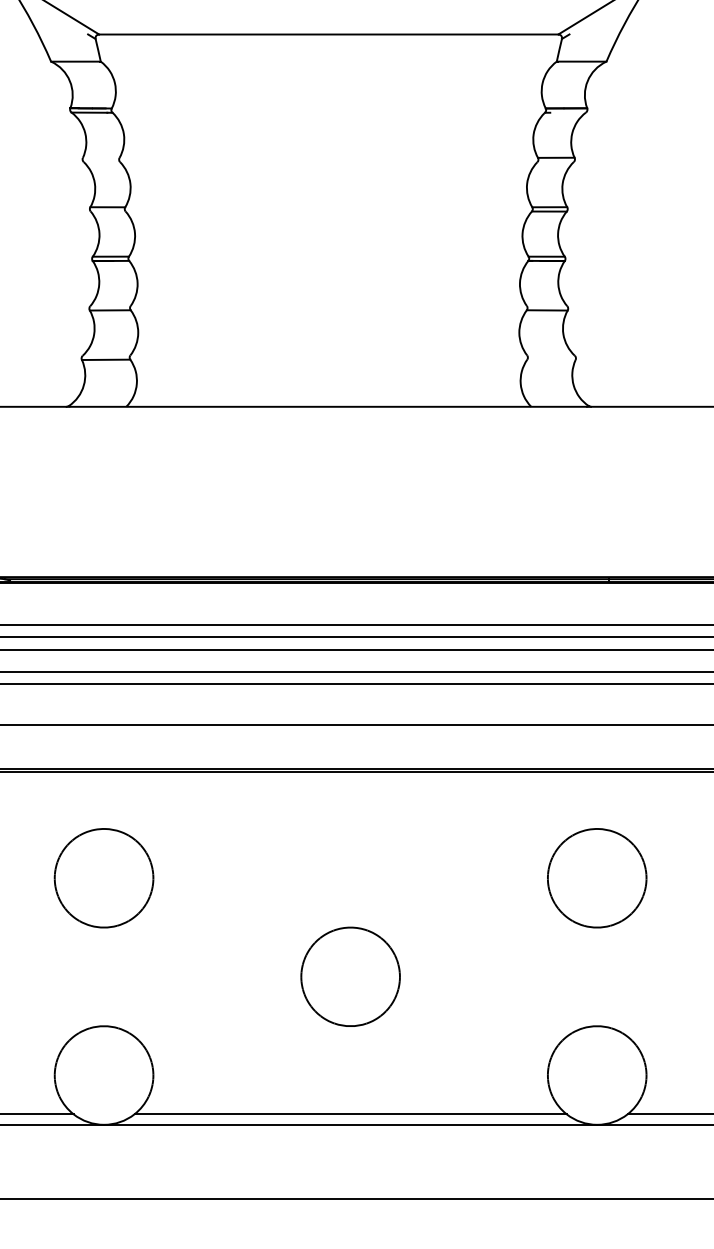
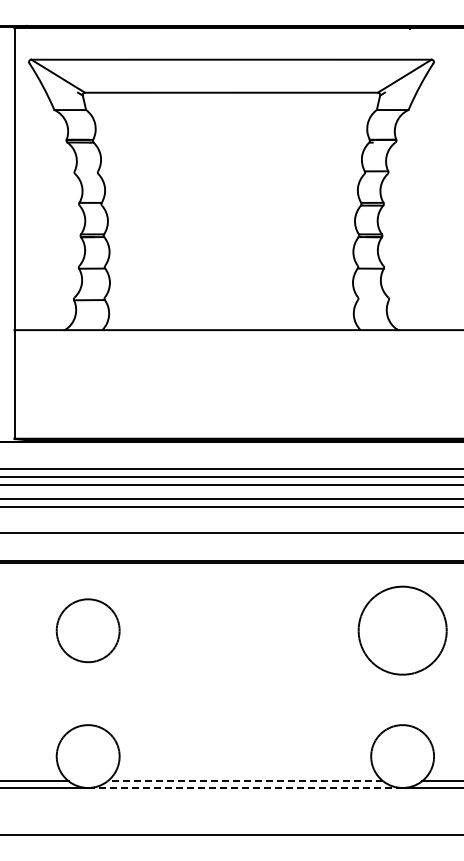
part: (596, 877) -> (402, 630), size x1.4
part: (350, 976) -> (245, 693), removed
line: (350, 1114) -> (245, 781), solid -> dashed
line: (349, 1125) -> (244, 788), solid -> dashed

